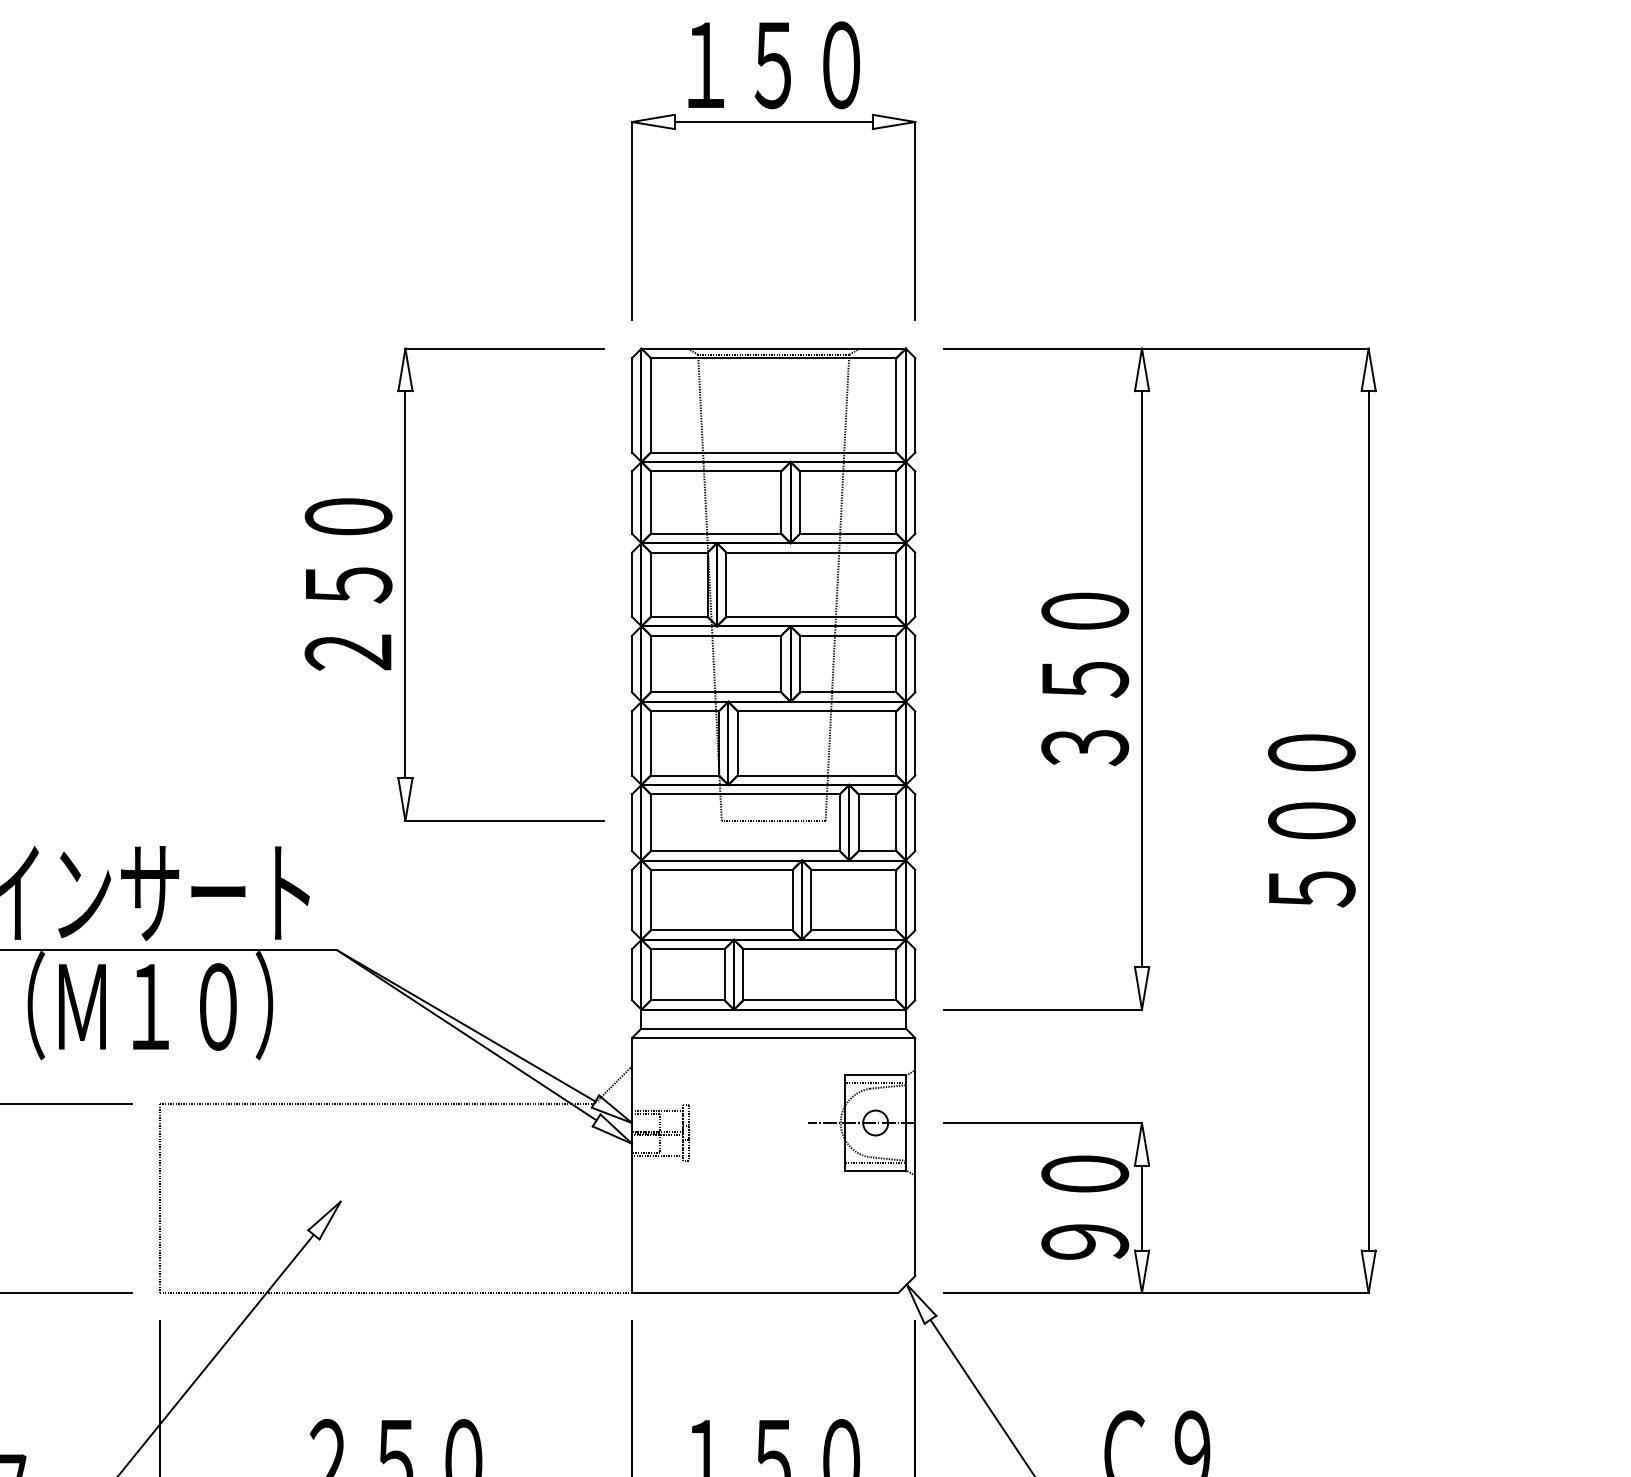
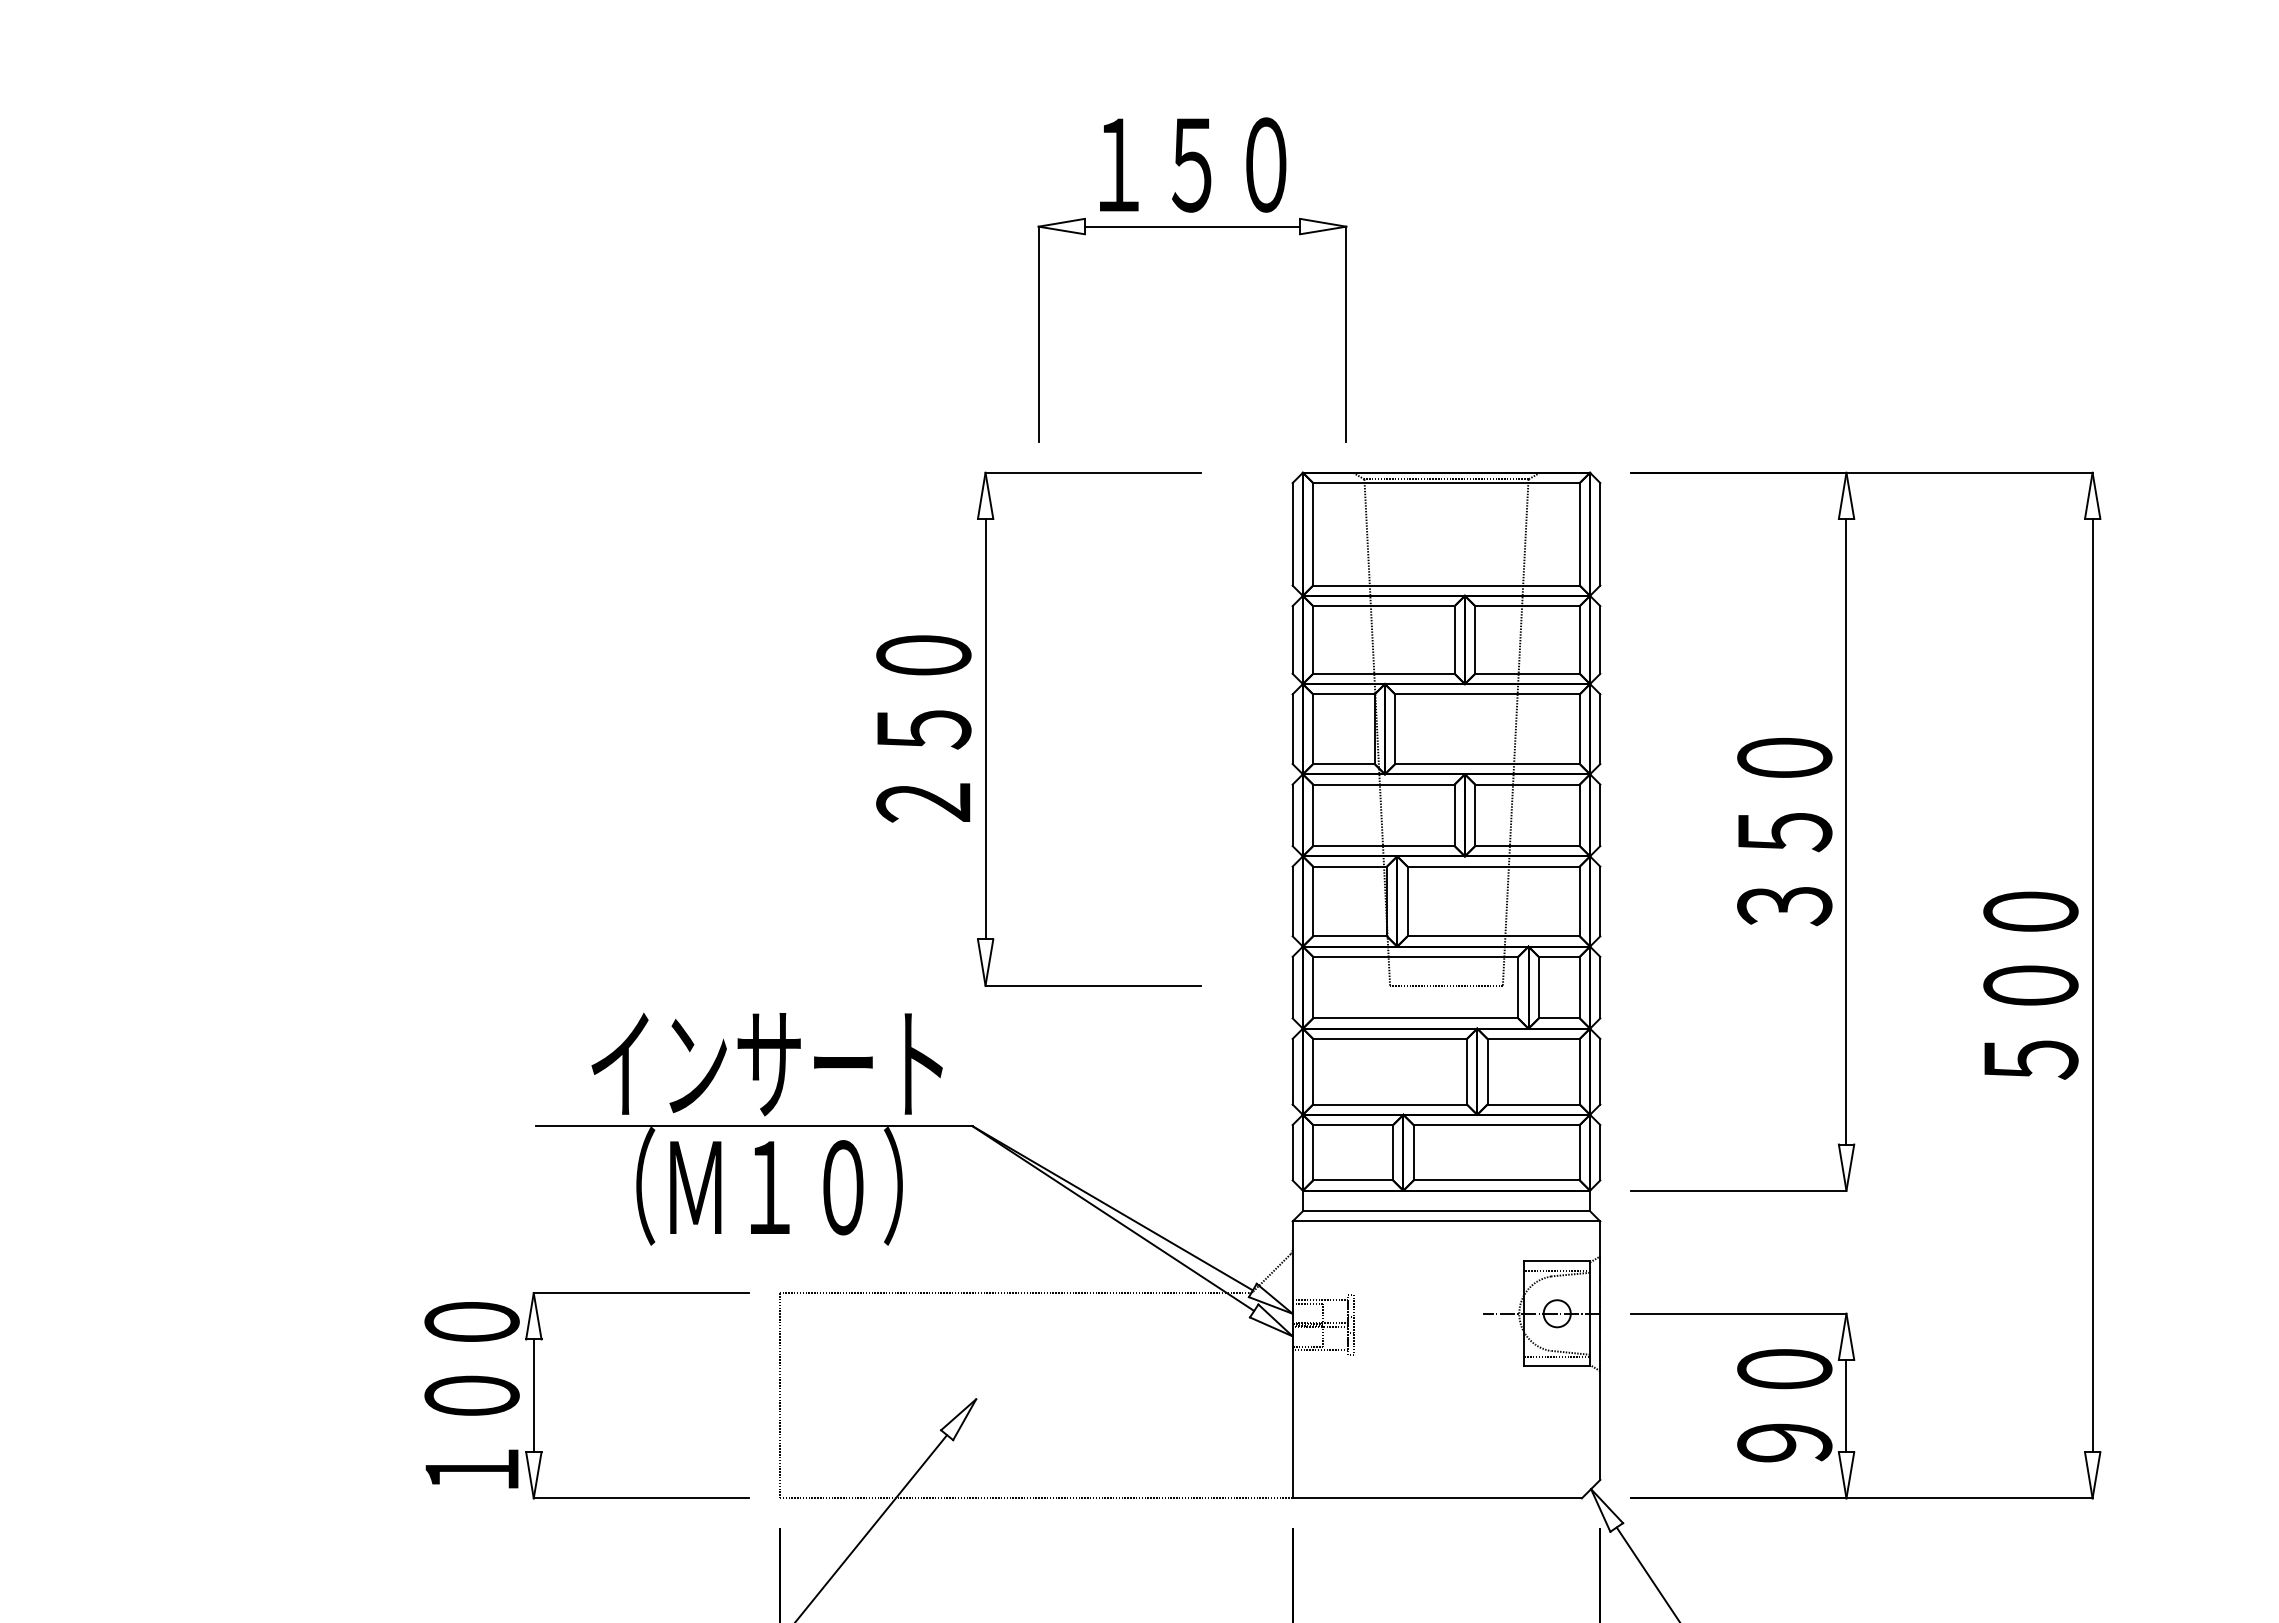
part: (773, 122) -> (1192, 227), moved
part: (406, 584) -> (986, 728), moved

